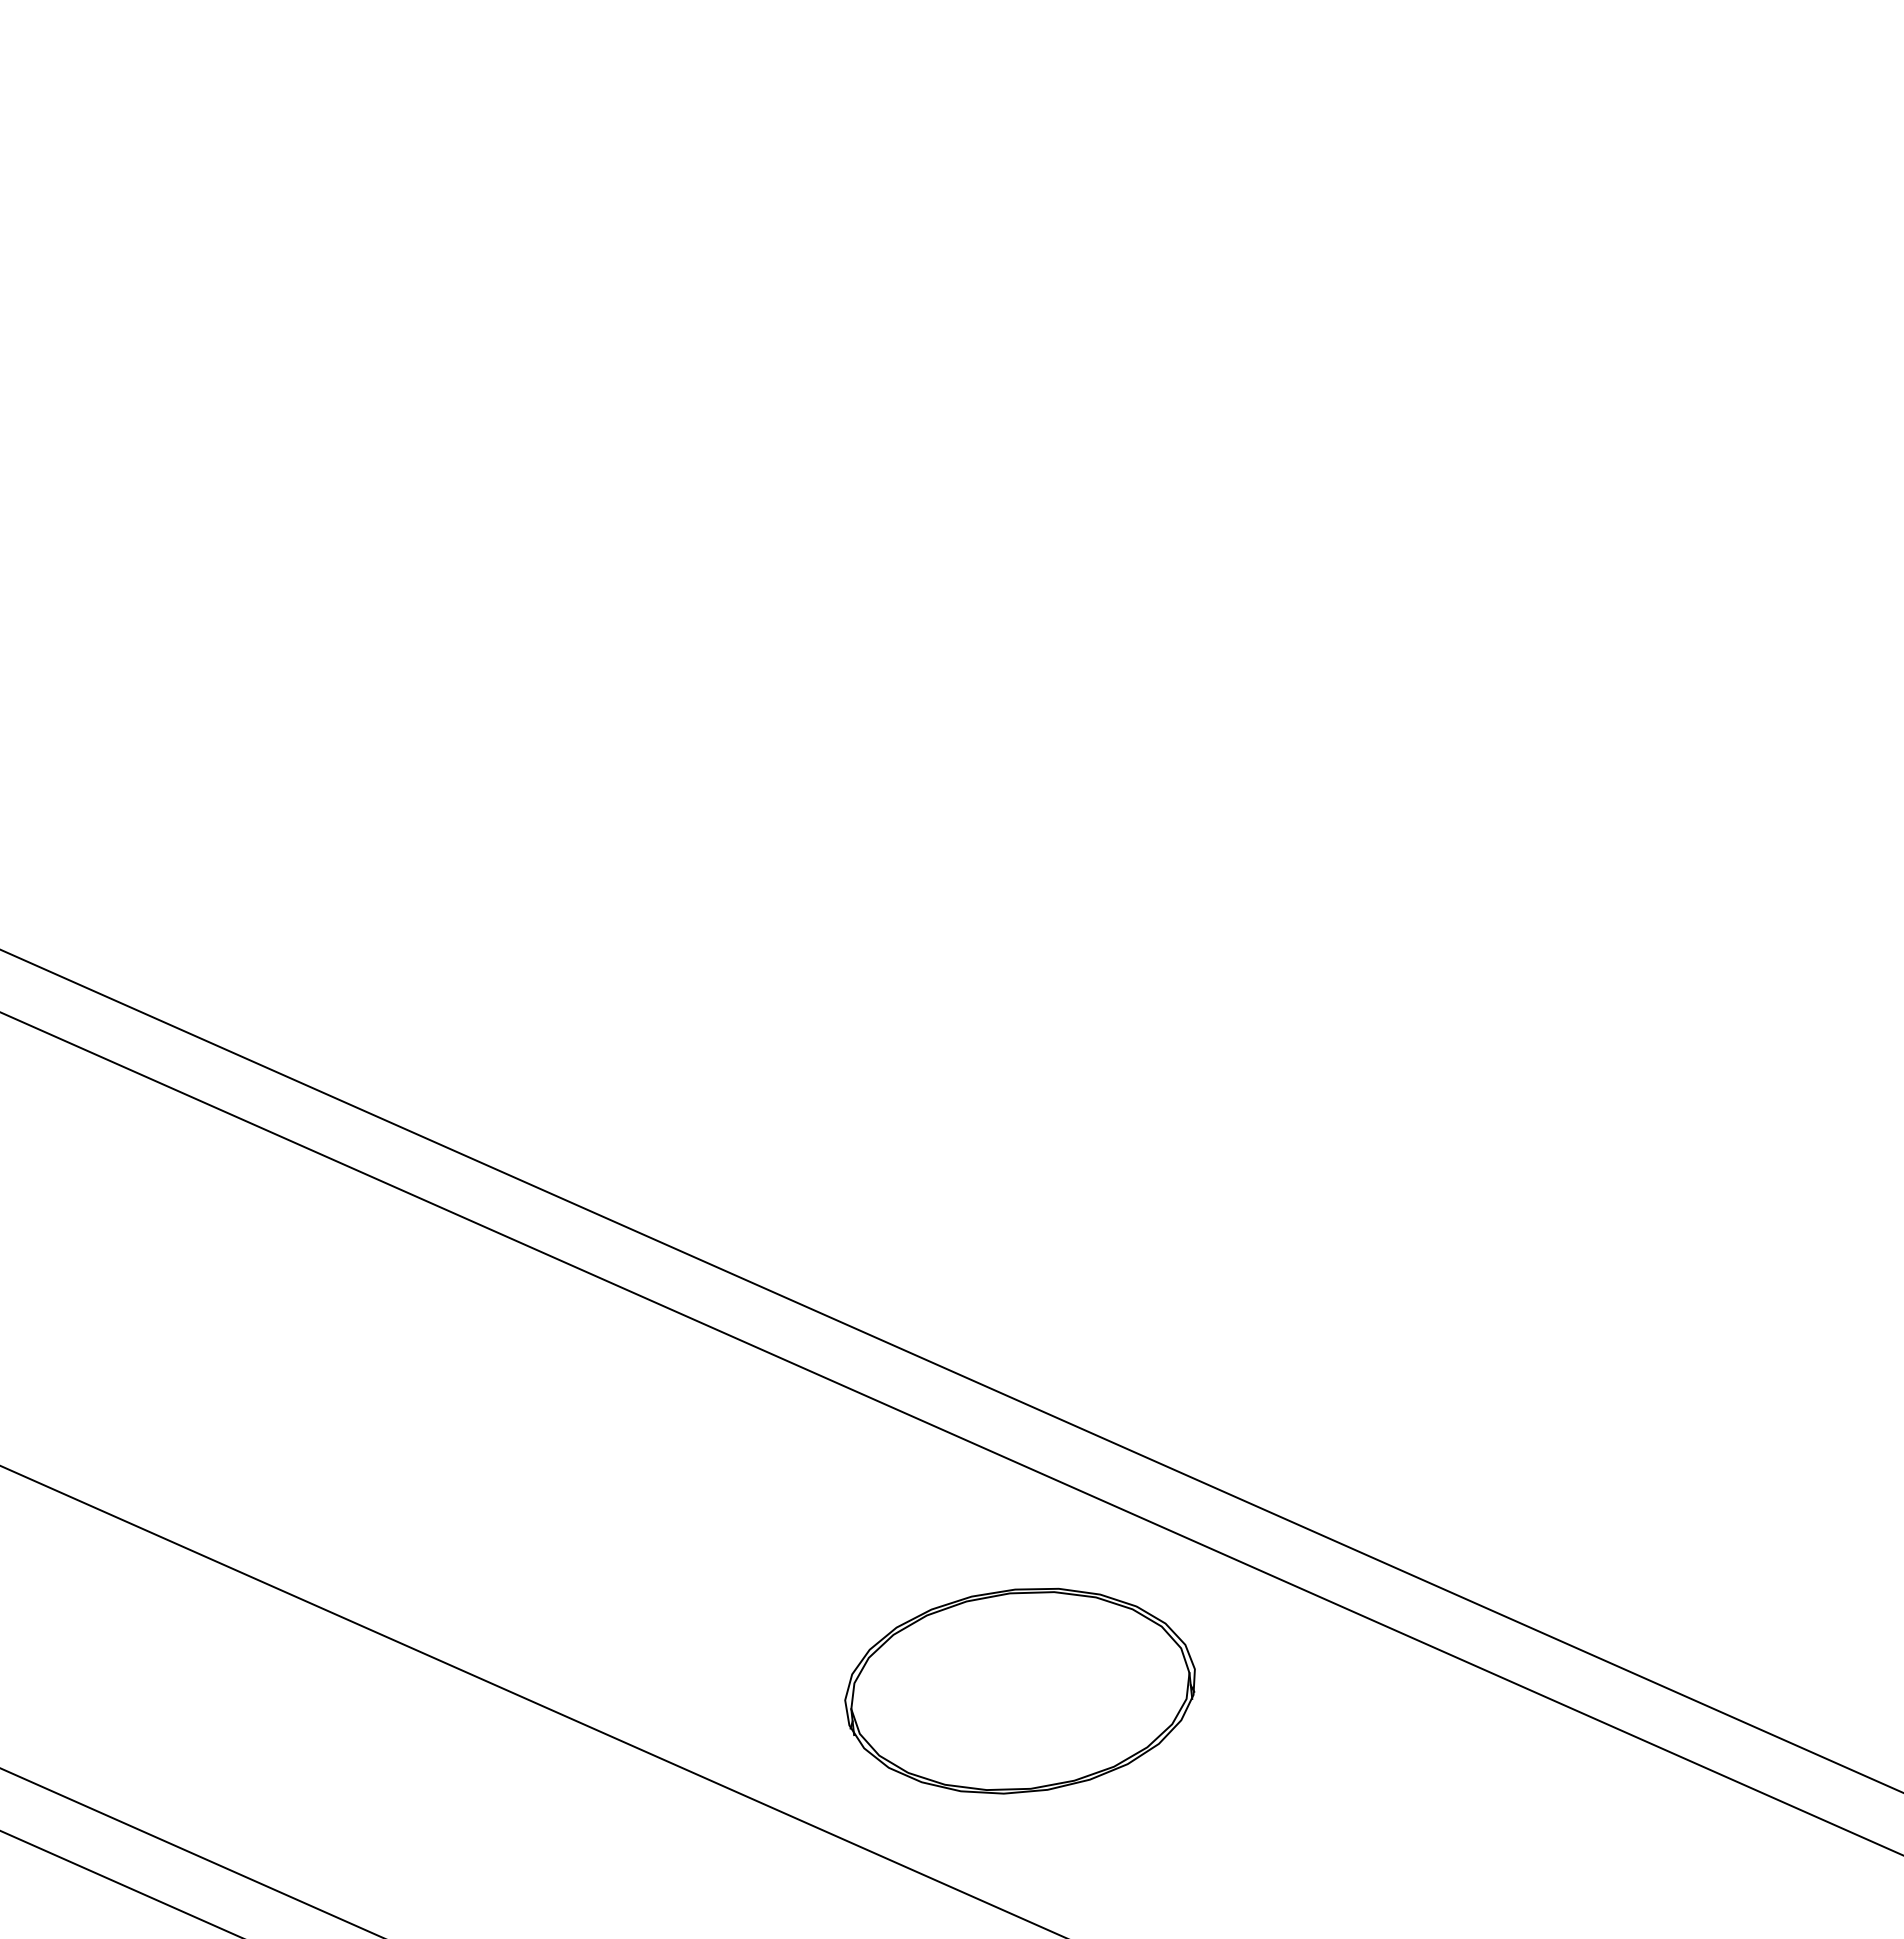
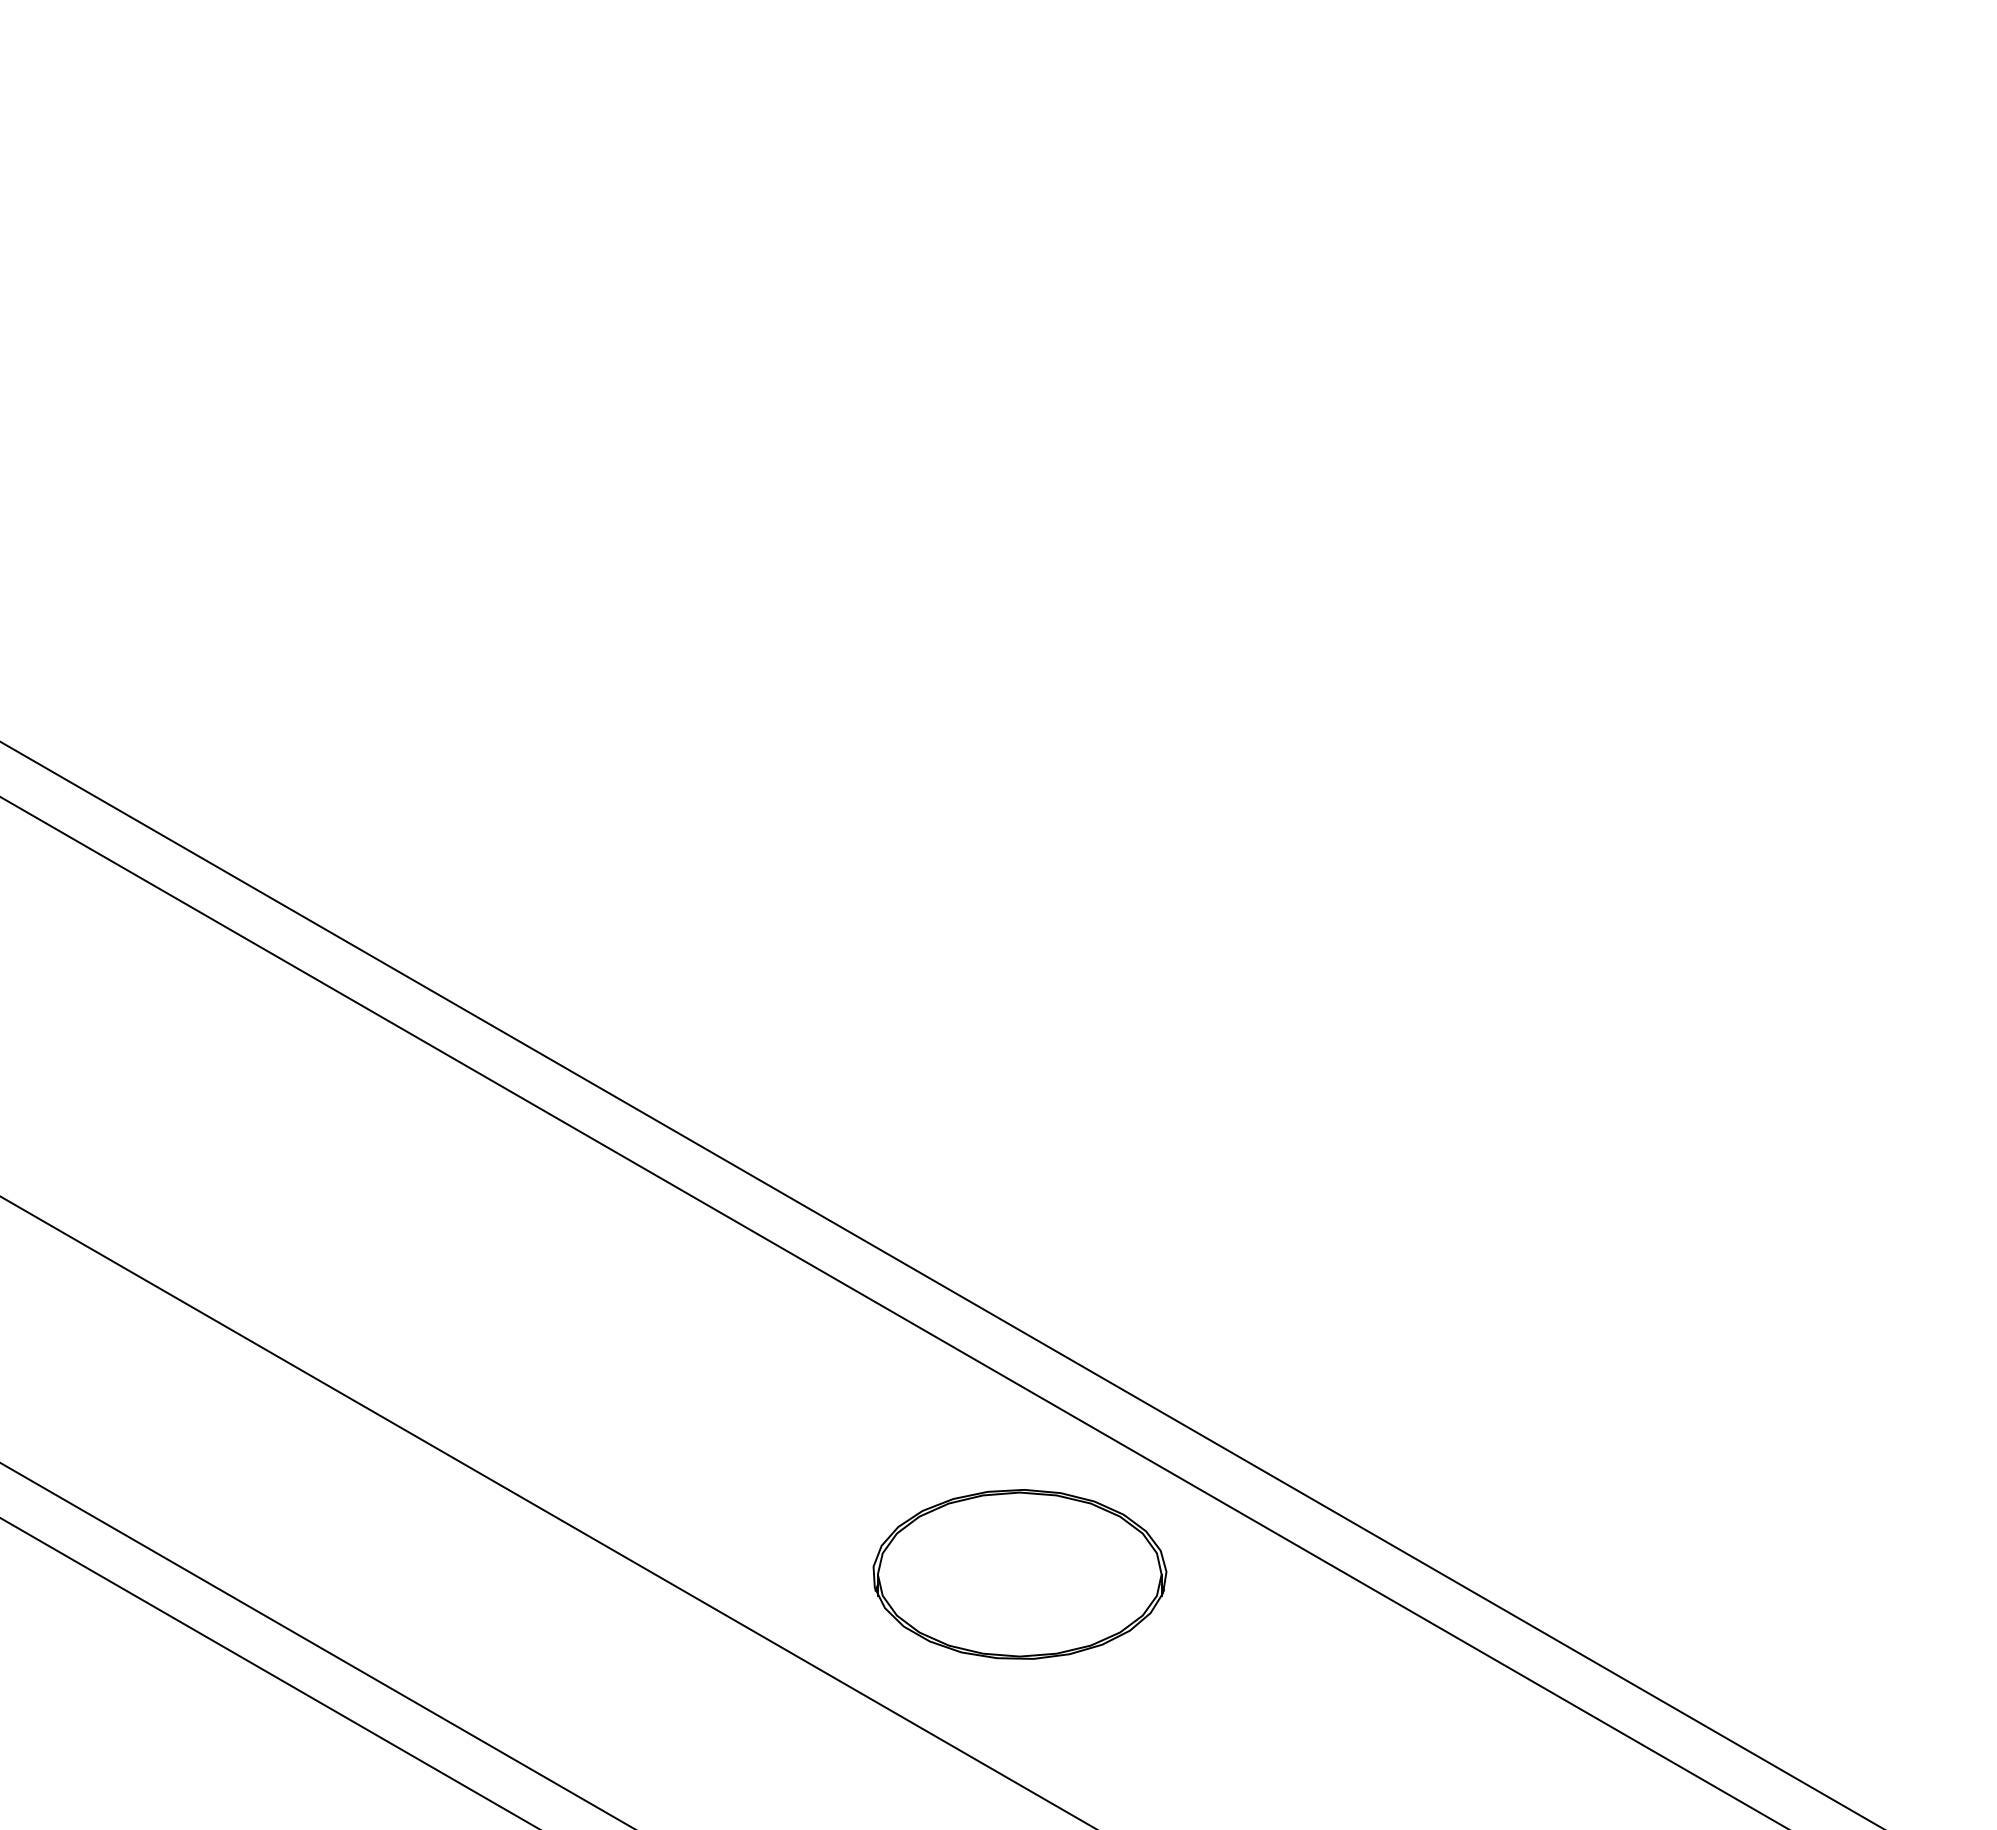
part: (1020, 1691) -> (1019, 1574), moved

